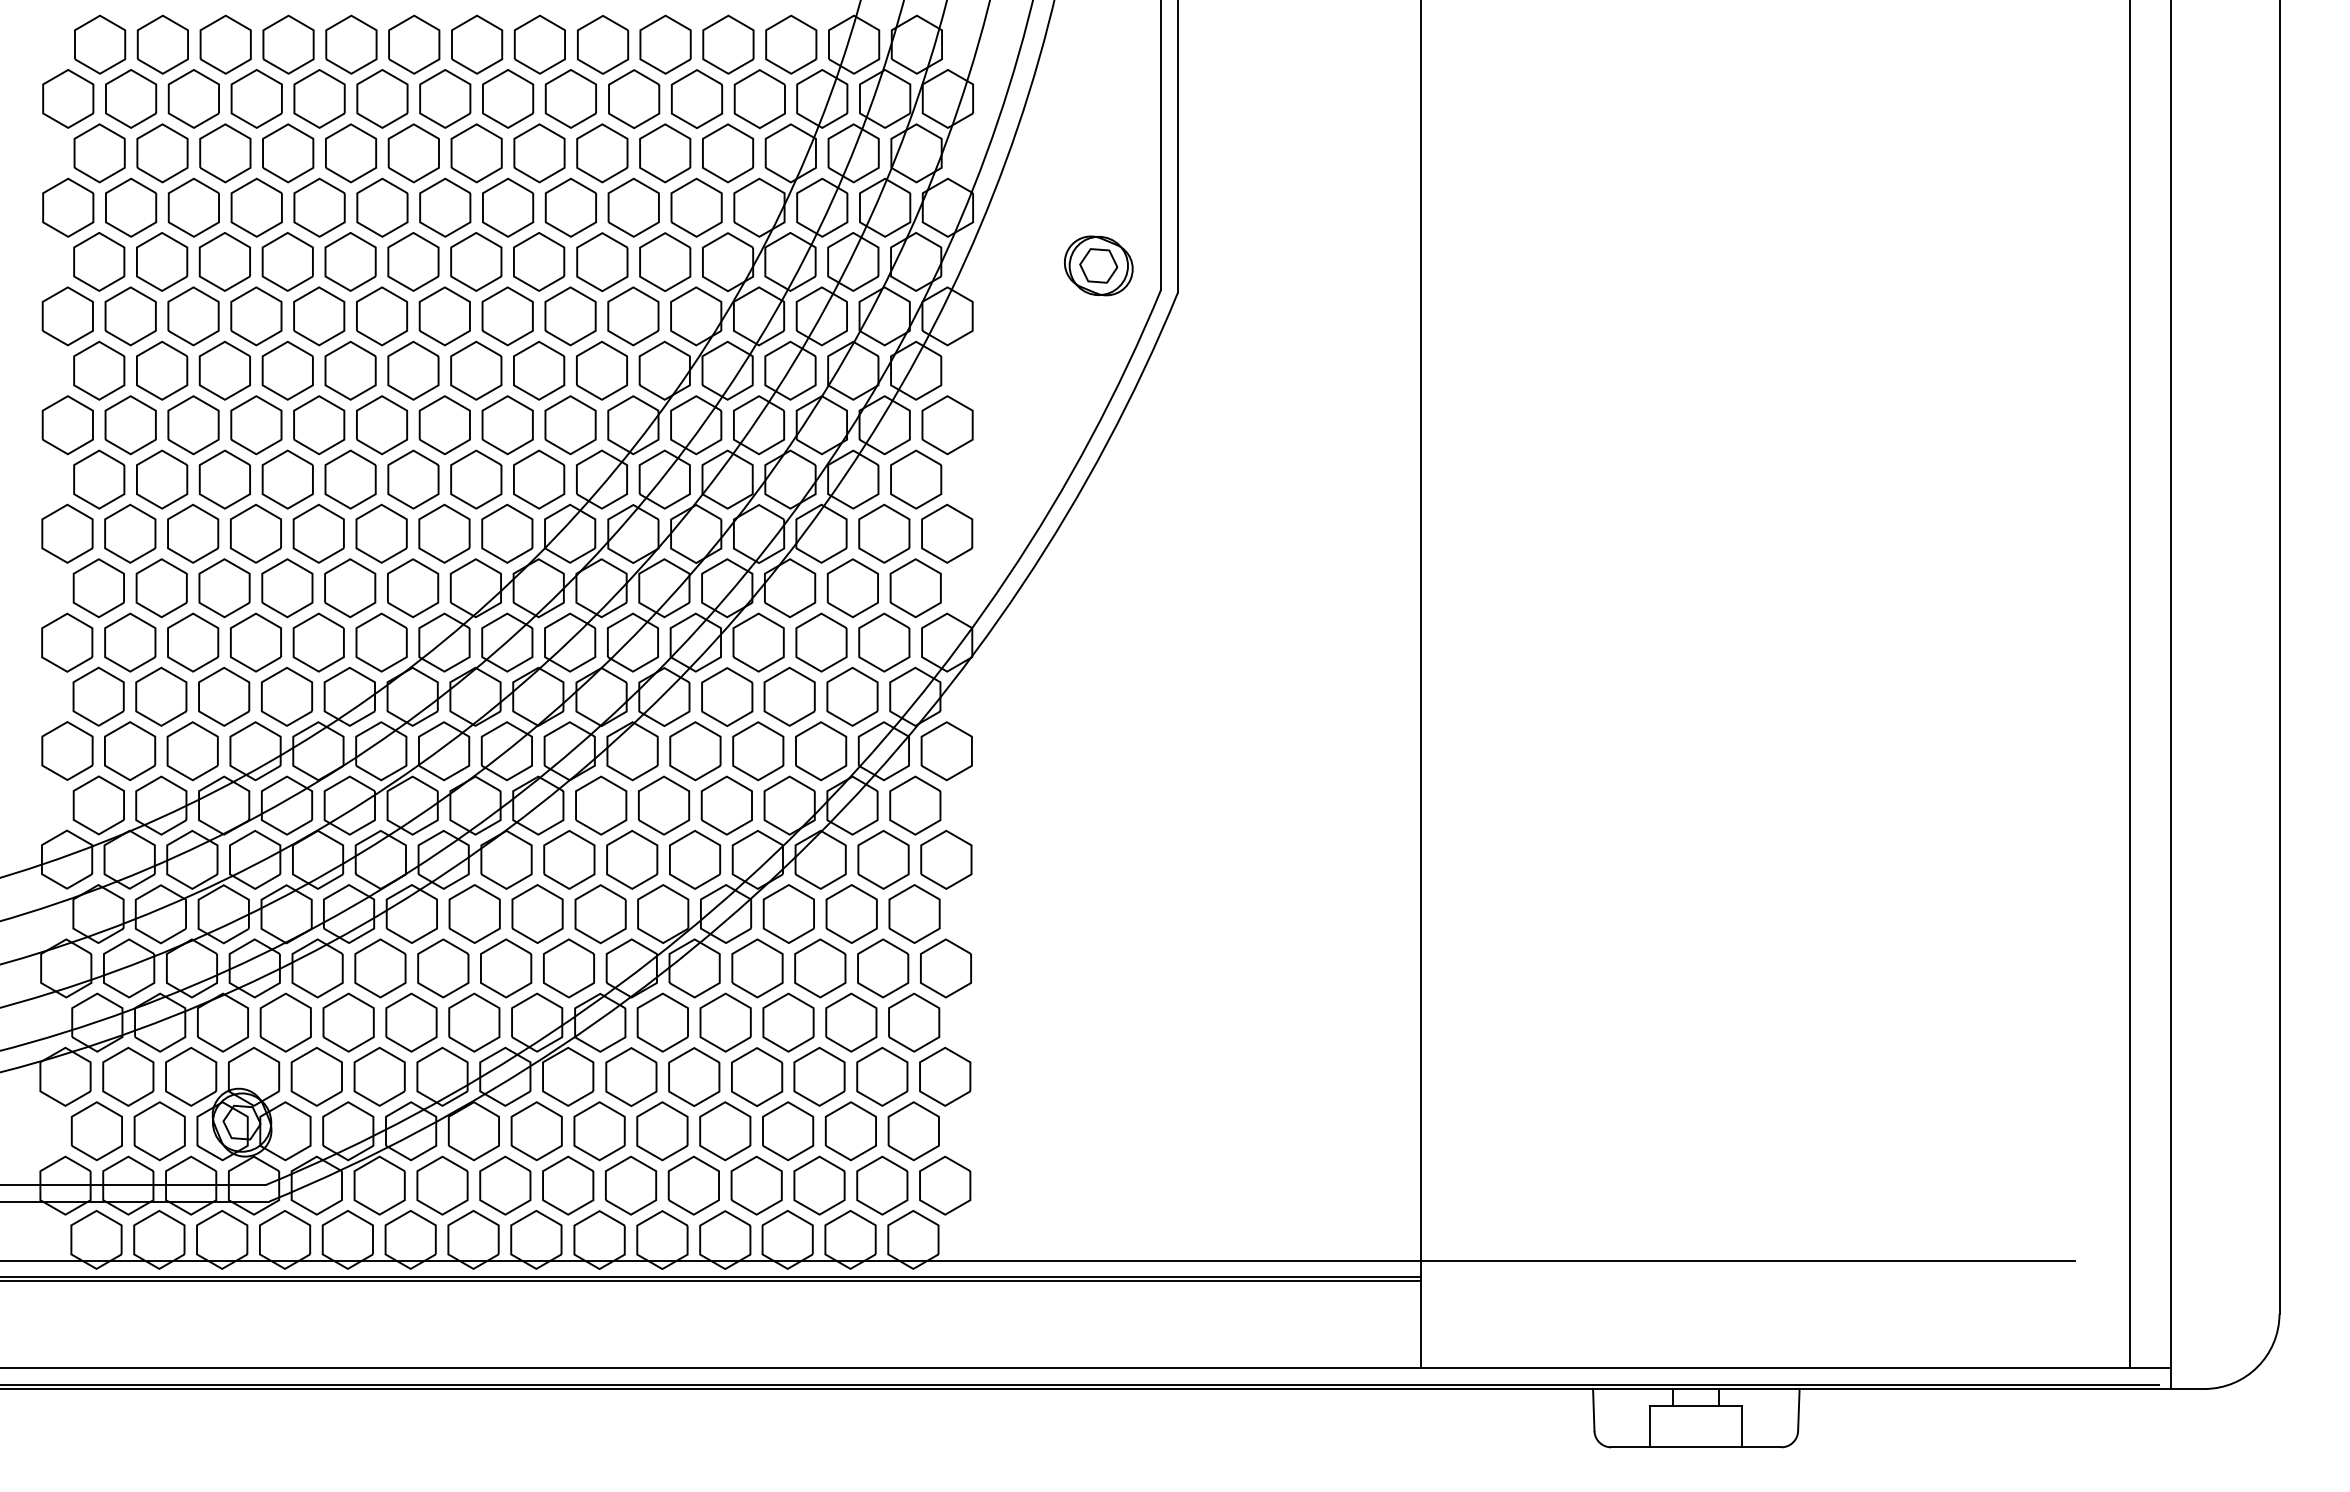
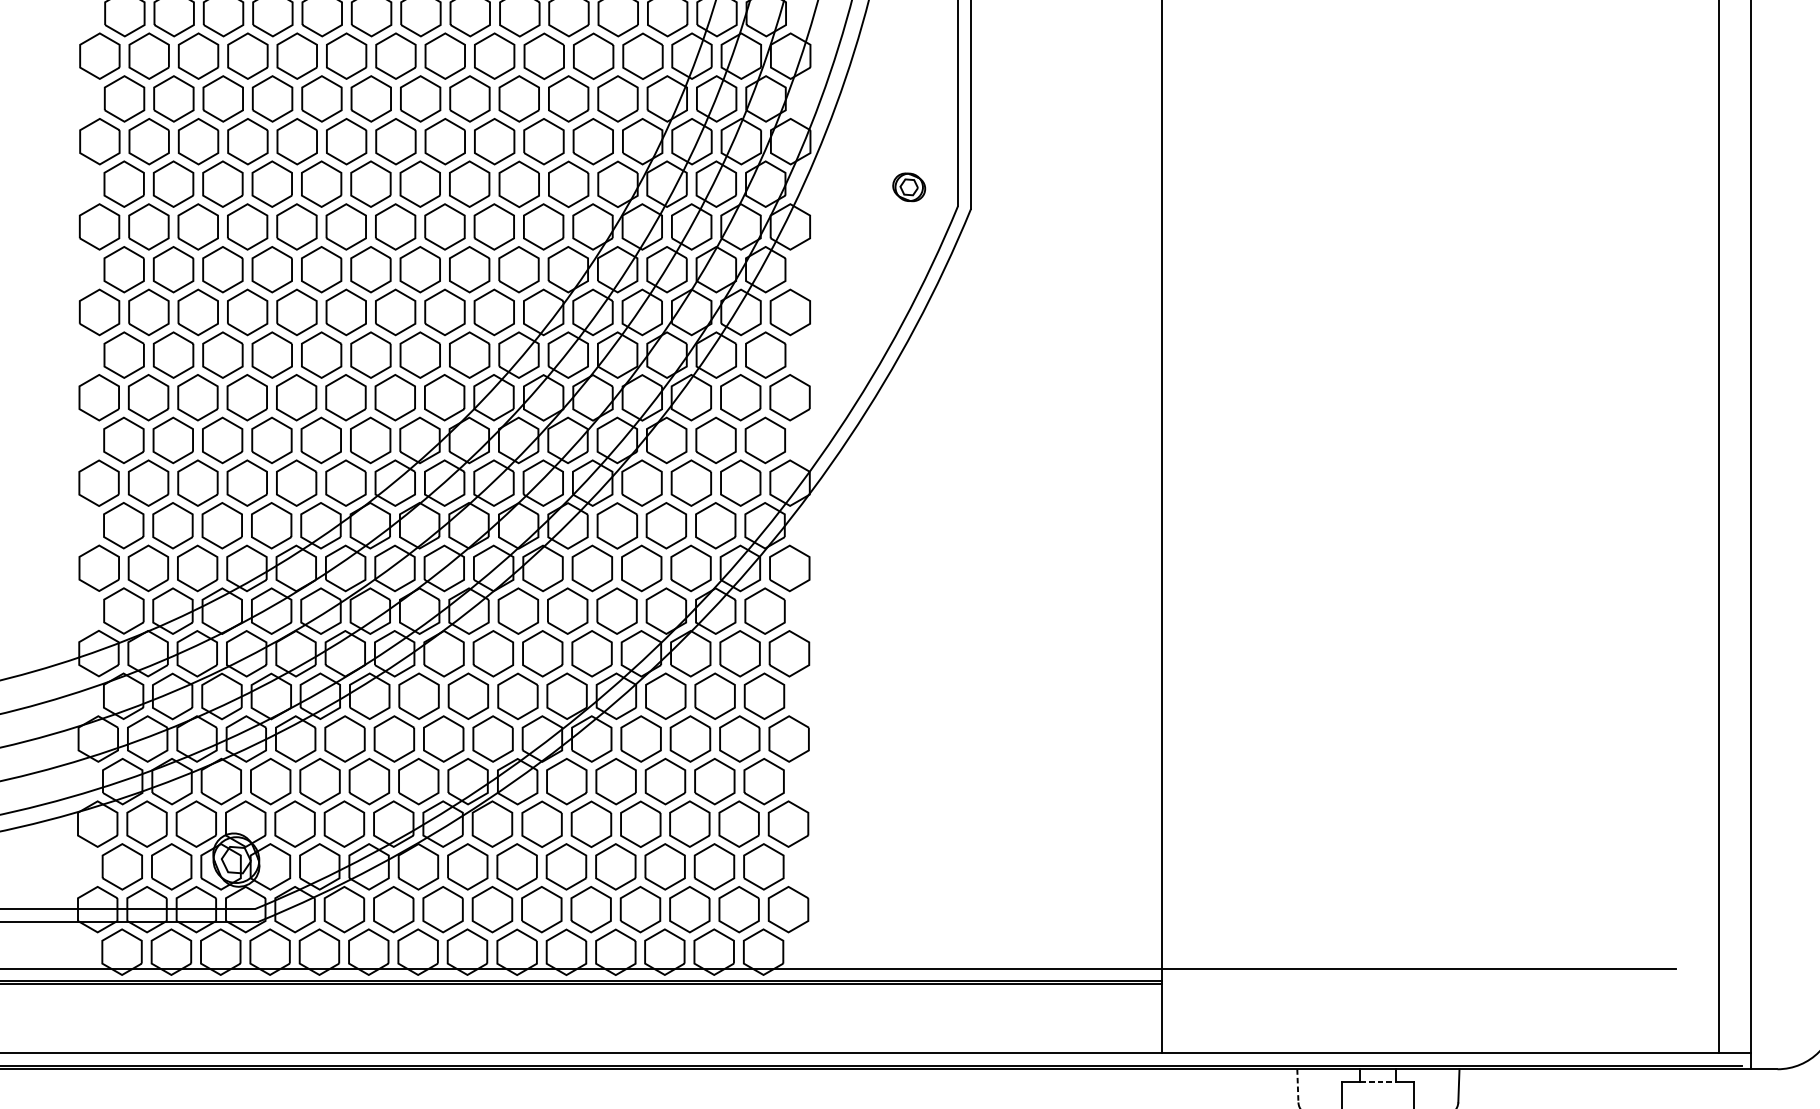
part: (1098, 265) -> (908, 187), size x0.6
line: (1696, 1405) -> (1378, 1082), solid -> dashed
line: (1593, 1410) -> (1297, 1086), solid -> dashed

